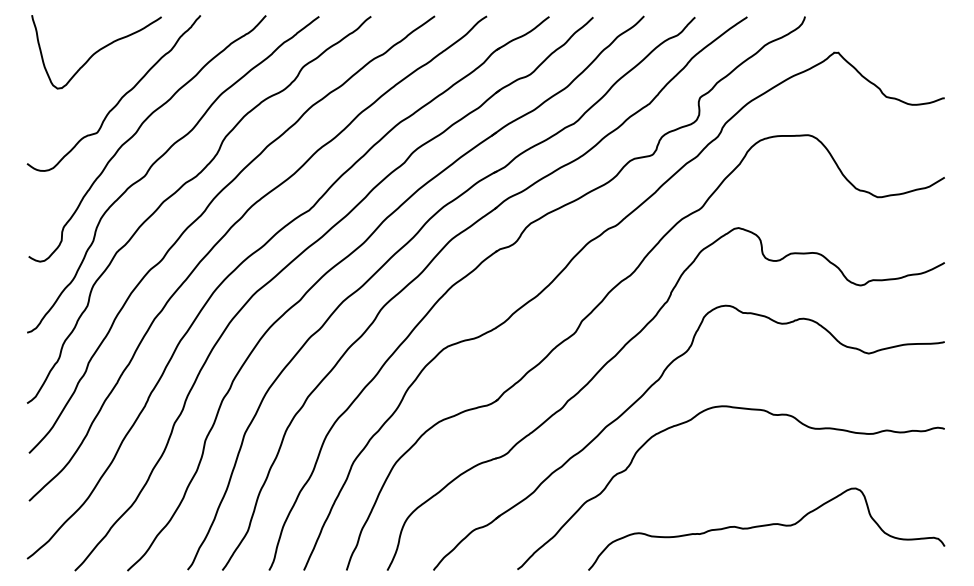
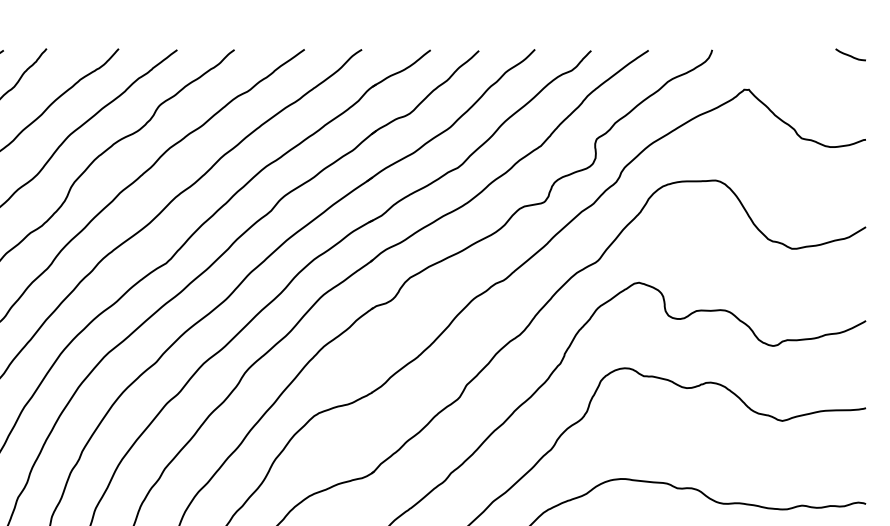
curve: (929, 20) -> (849, 54), added

